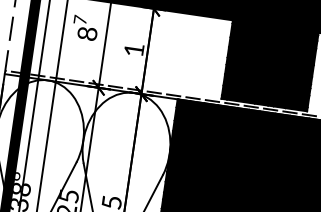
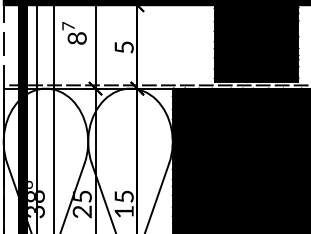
text: (133, 49) -> (123, 47), 1 -> 5

